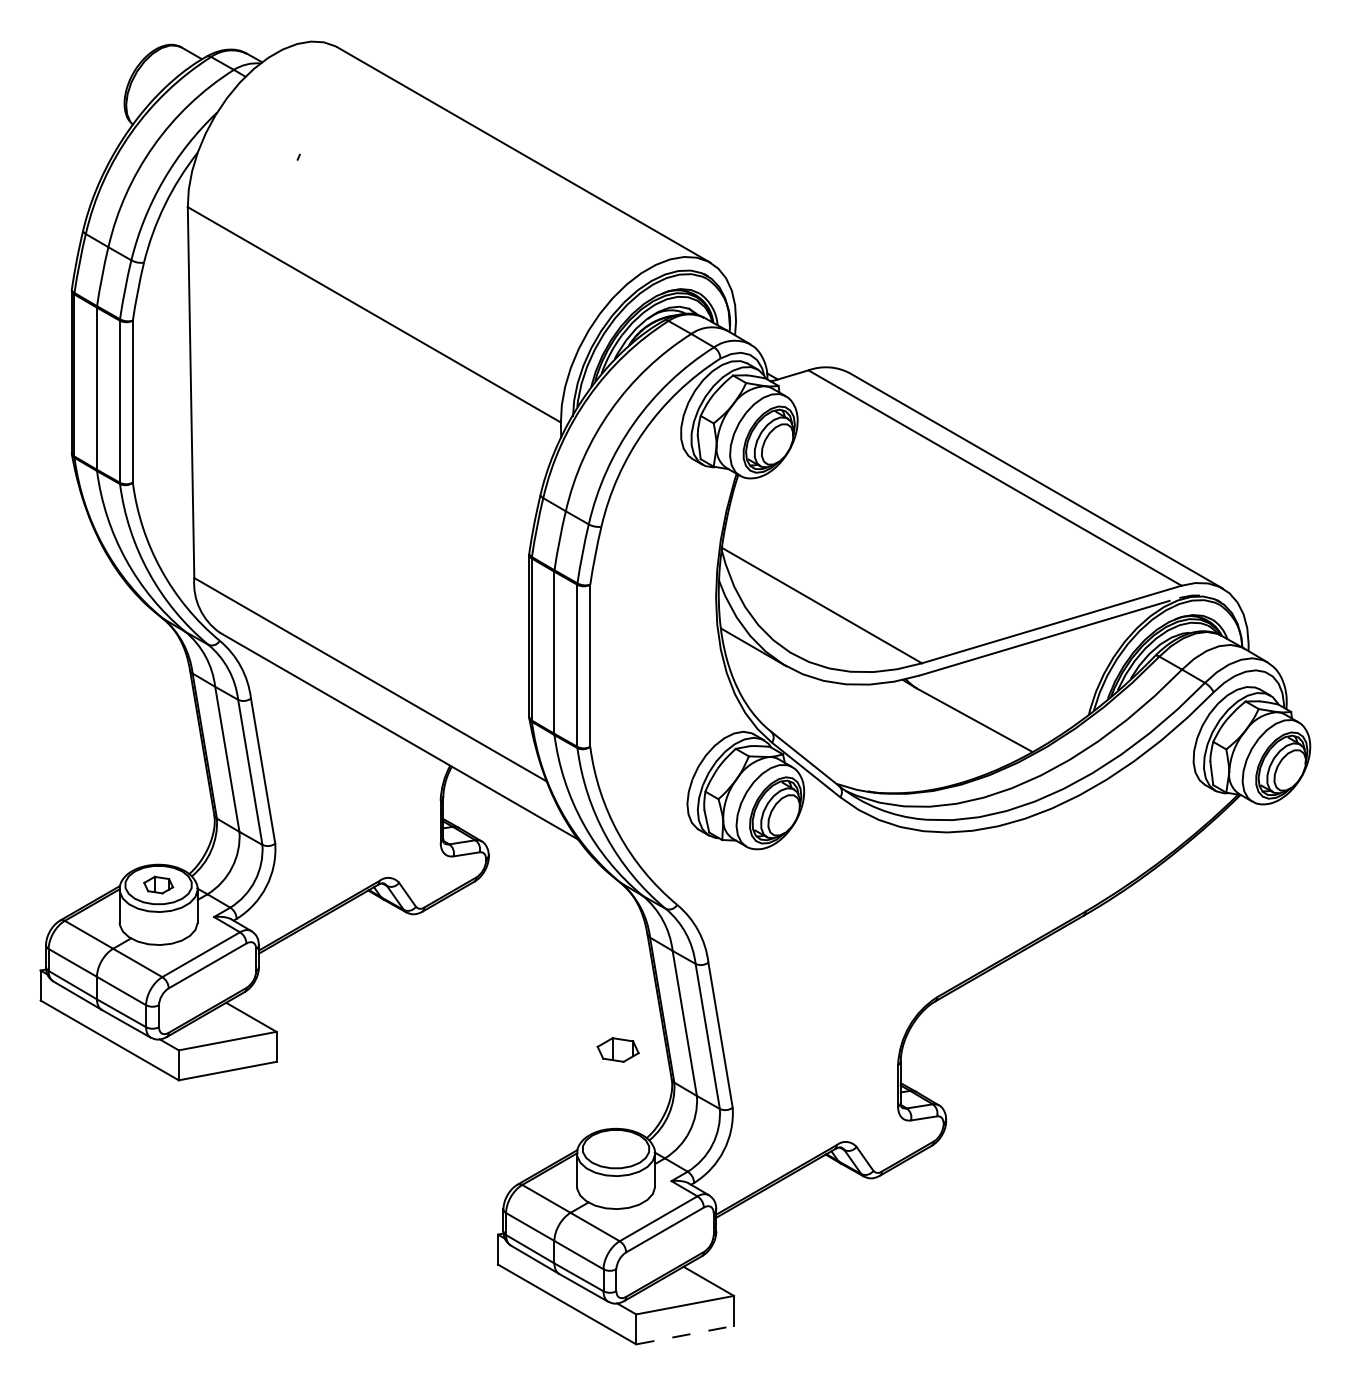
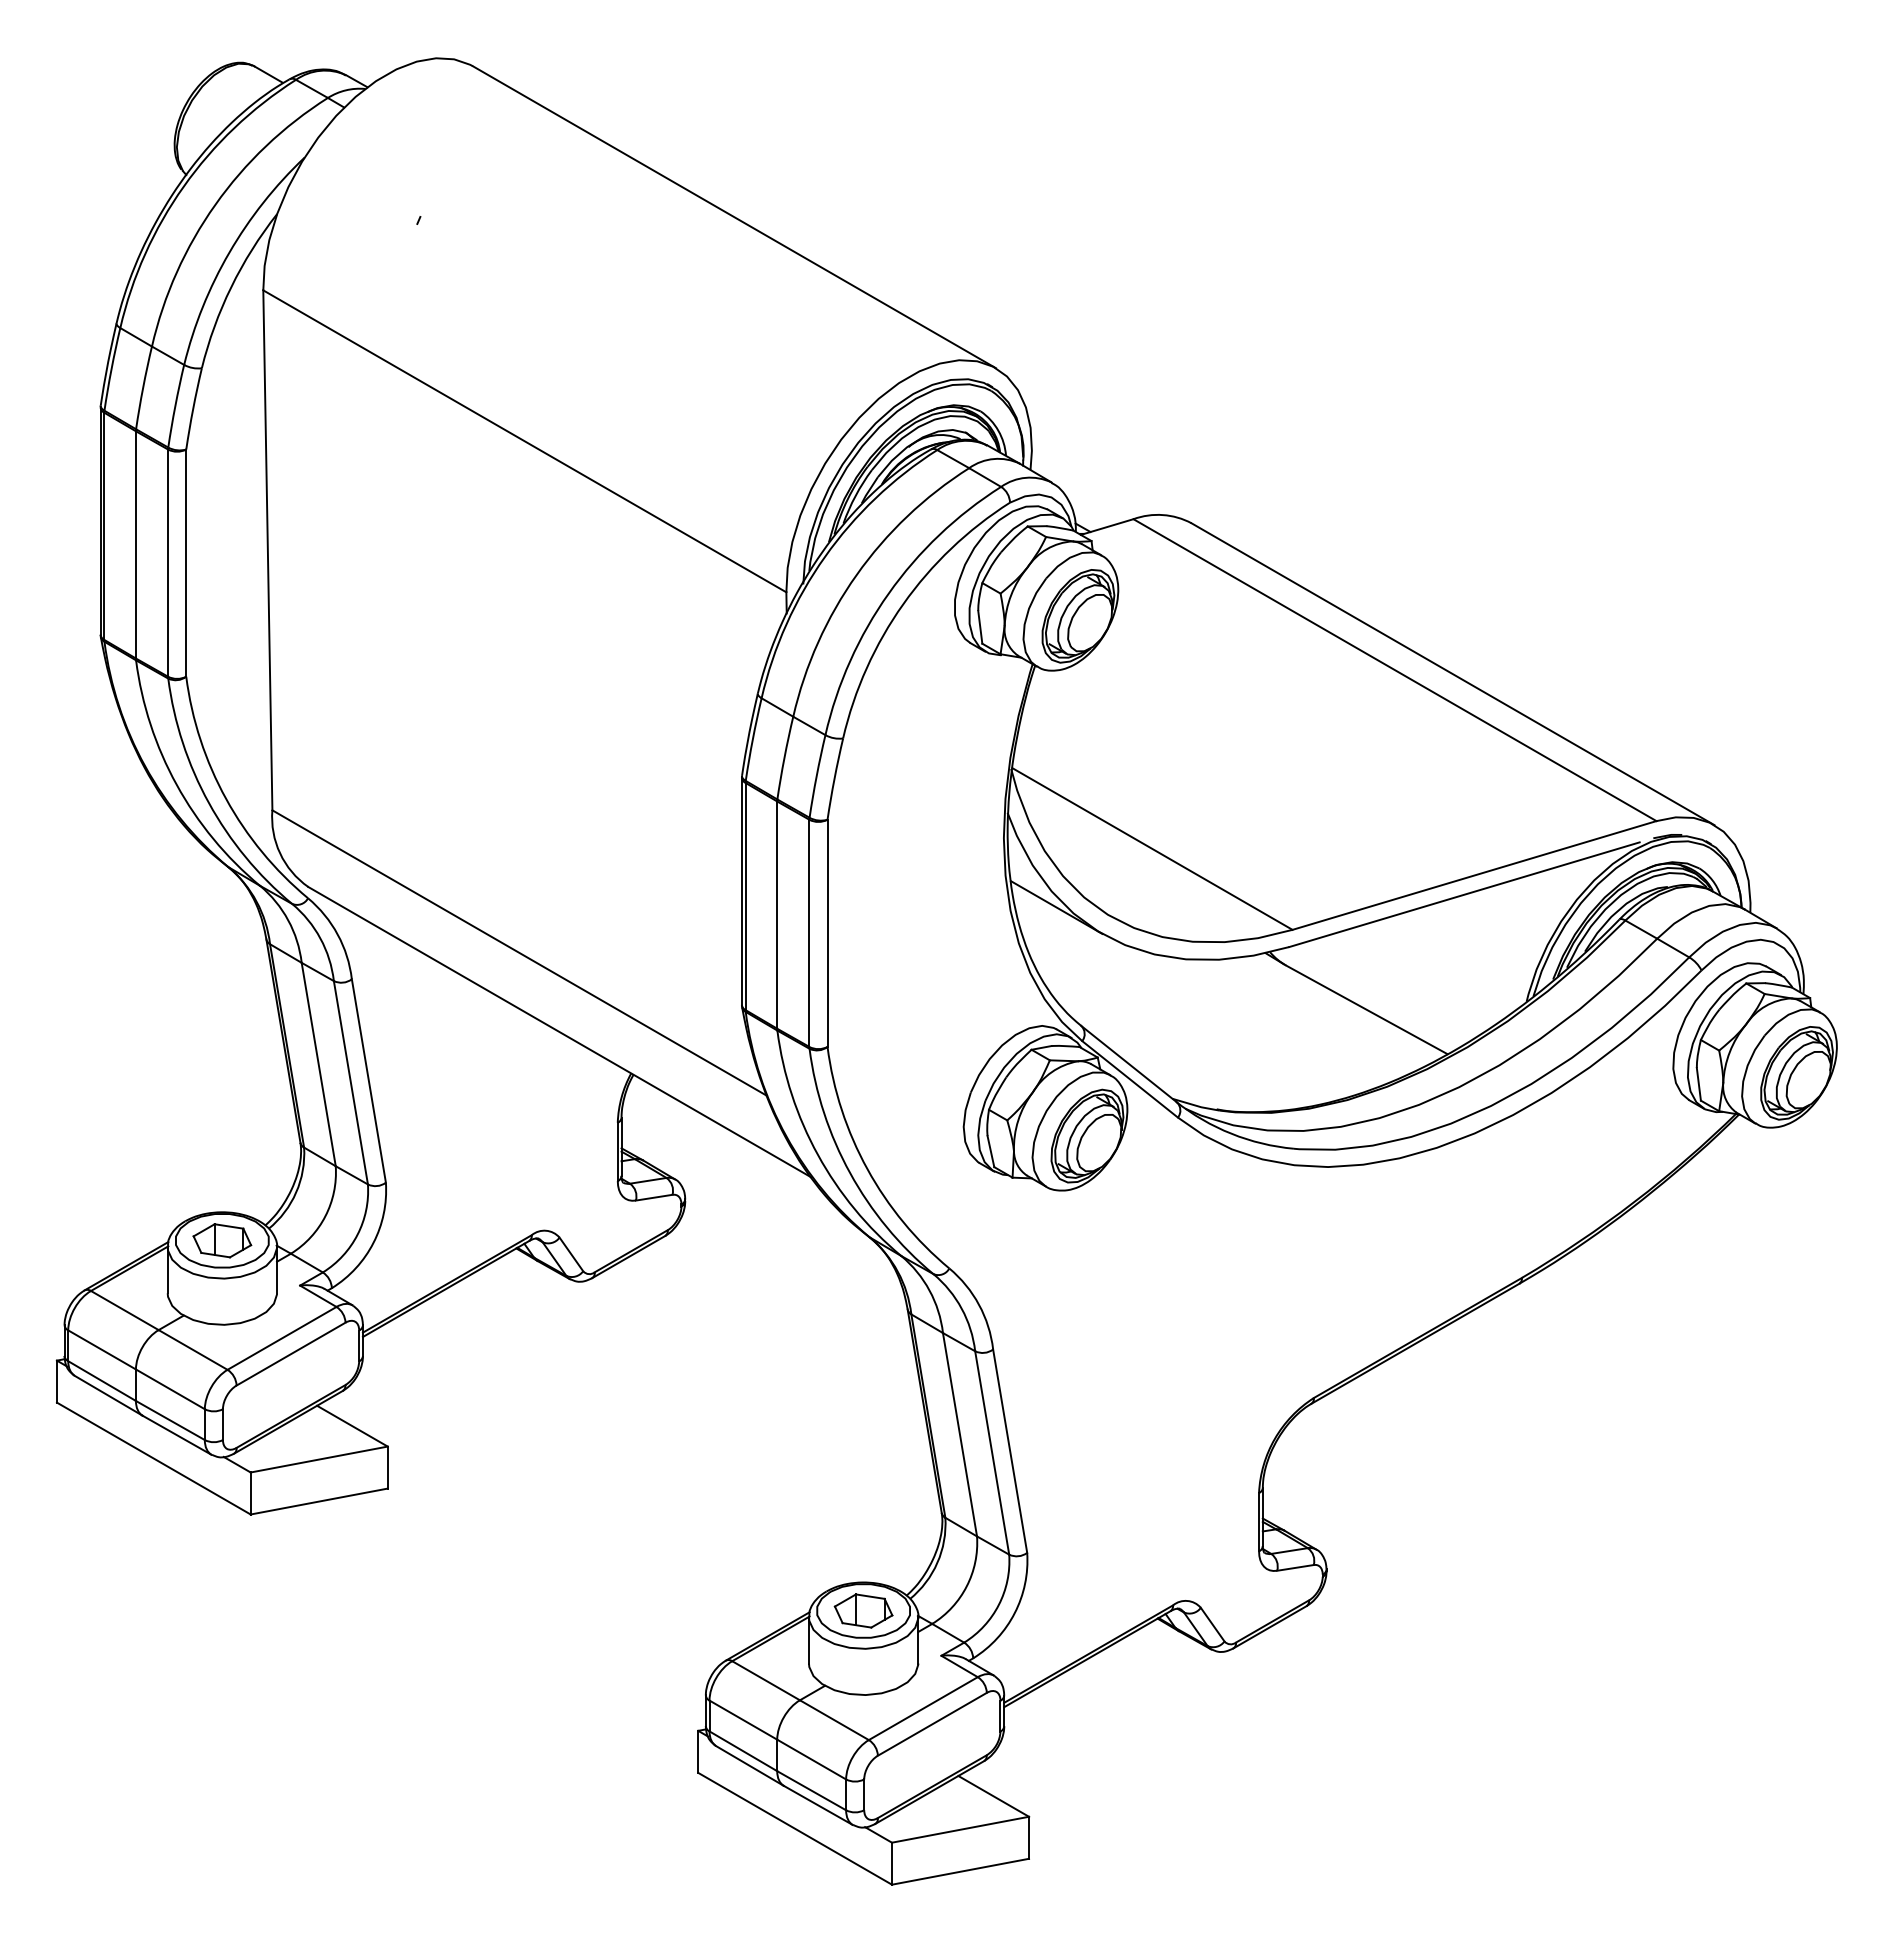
part: (158, 884) -> (222, 1240), size x1.43
part: (618, 1049) -> (863, 1610), moved
line: (685, 1334) -> (960, 1871), dashed -> solid

